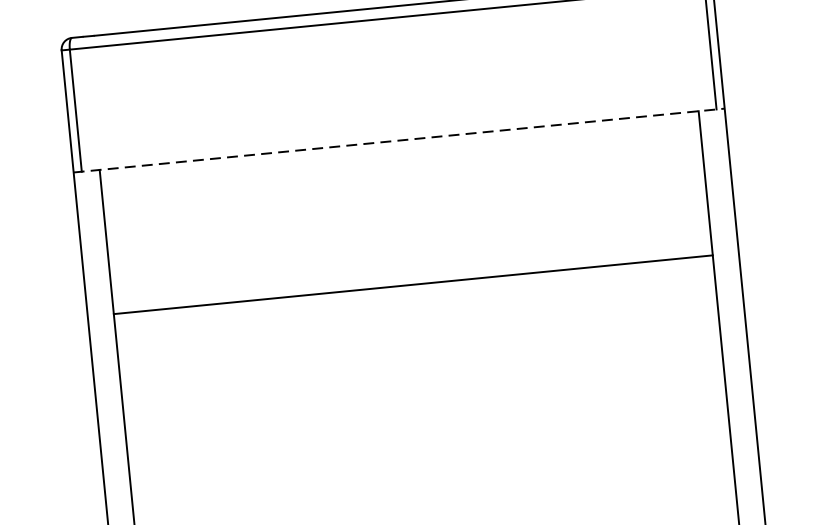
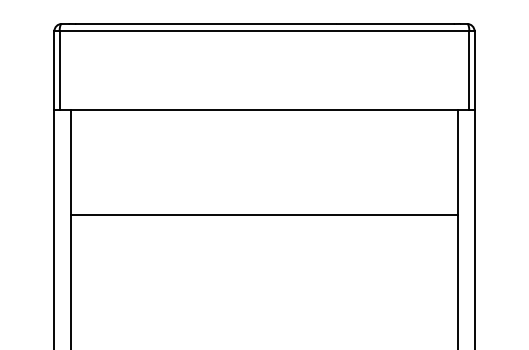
line: (399, 141) -> (264, 110), dashed -> solid
line: (413, 285) -> (264, 215), moved

